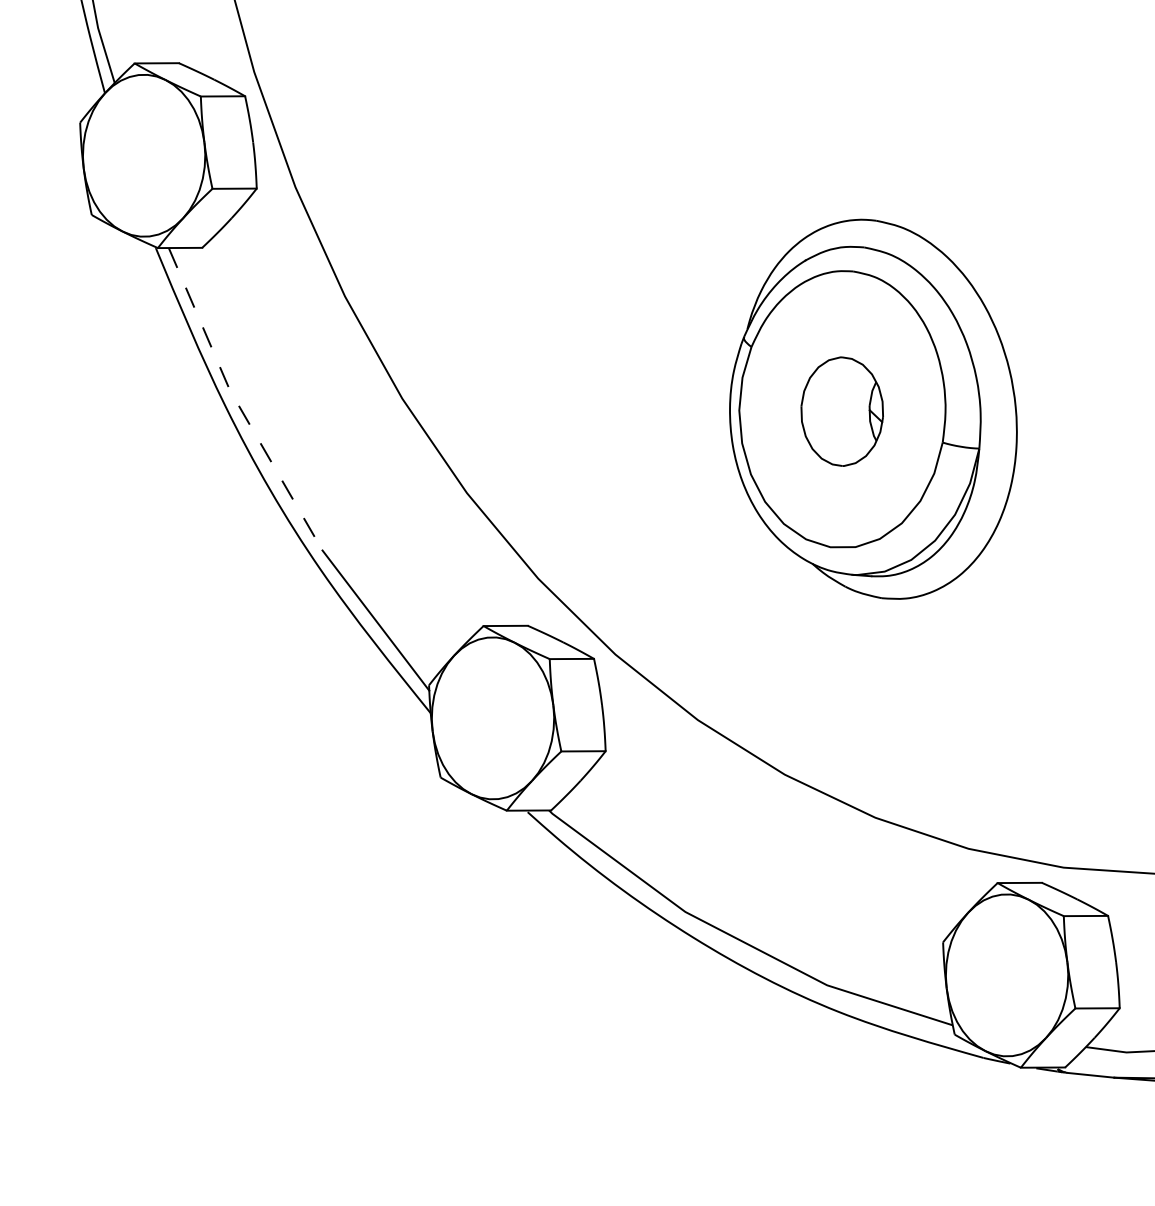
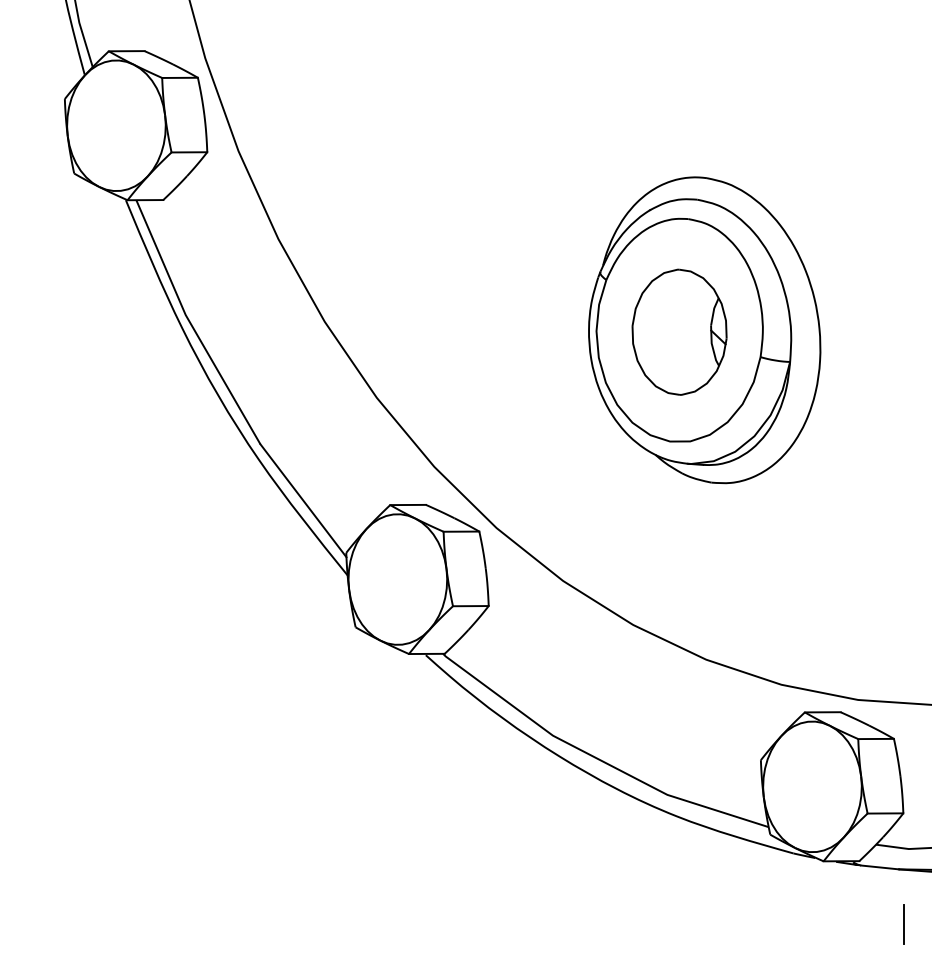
line: (237, 403) -> (191, 325), dashed -> solid
part: (842, 410) -> (679, 331), size x1.43
line: (1119, 1146) -> (903, 924), added

